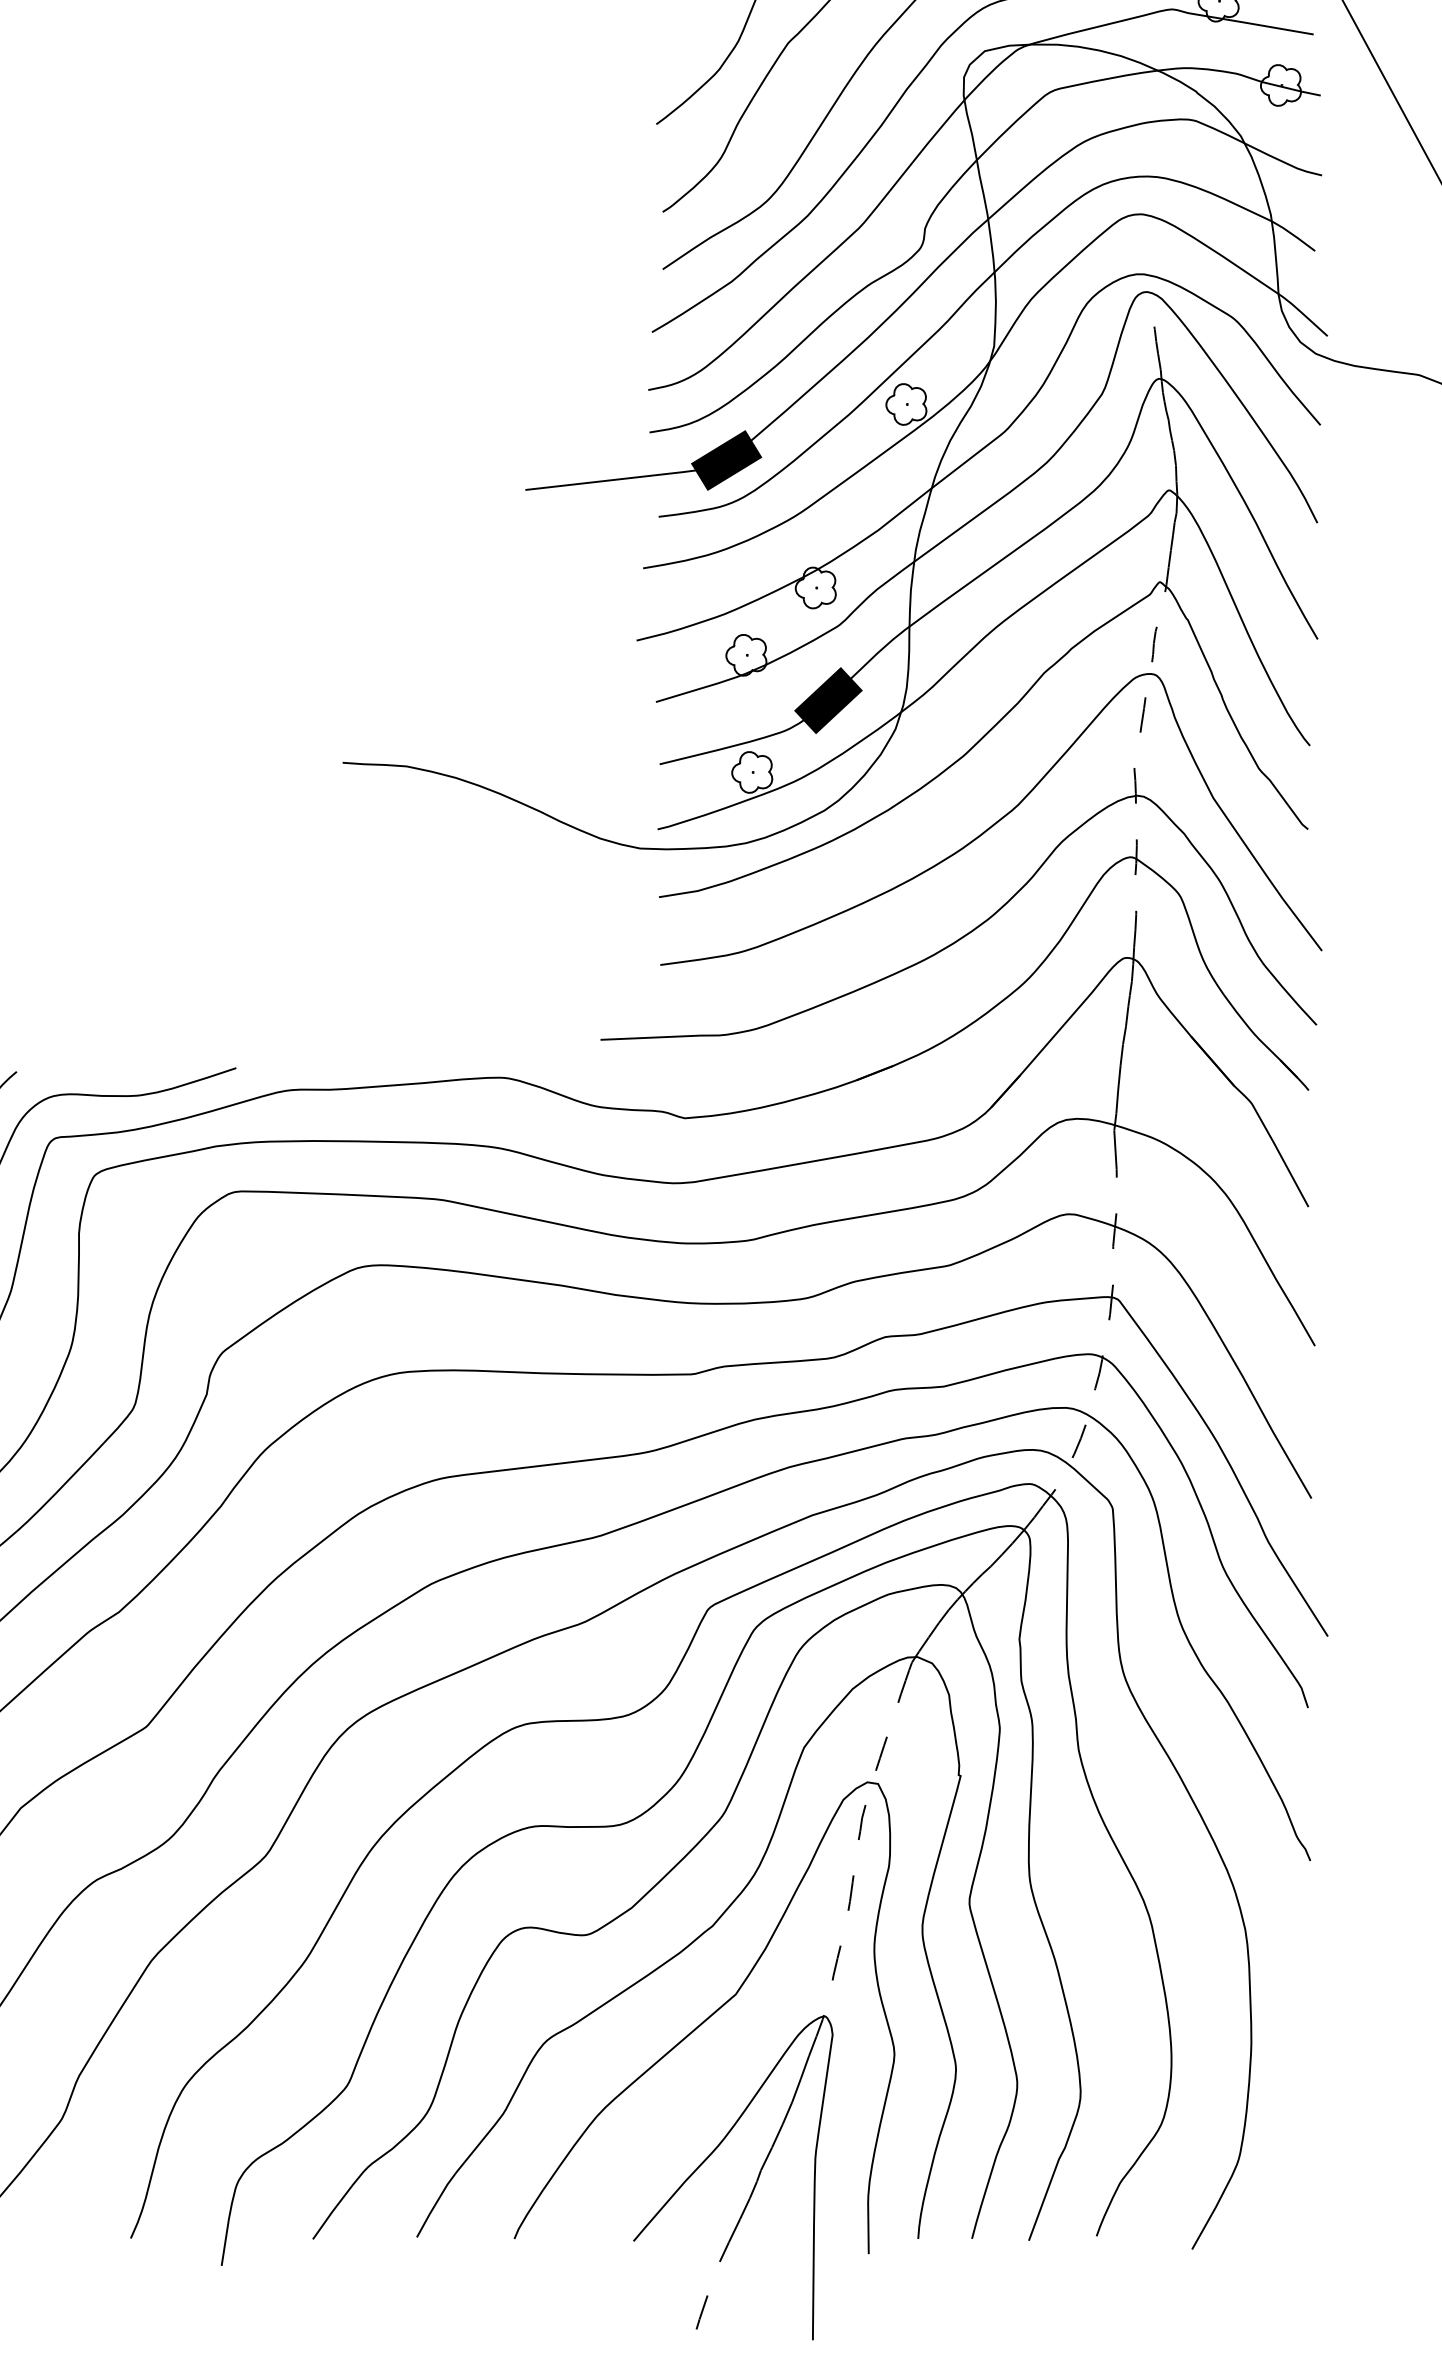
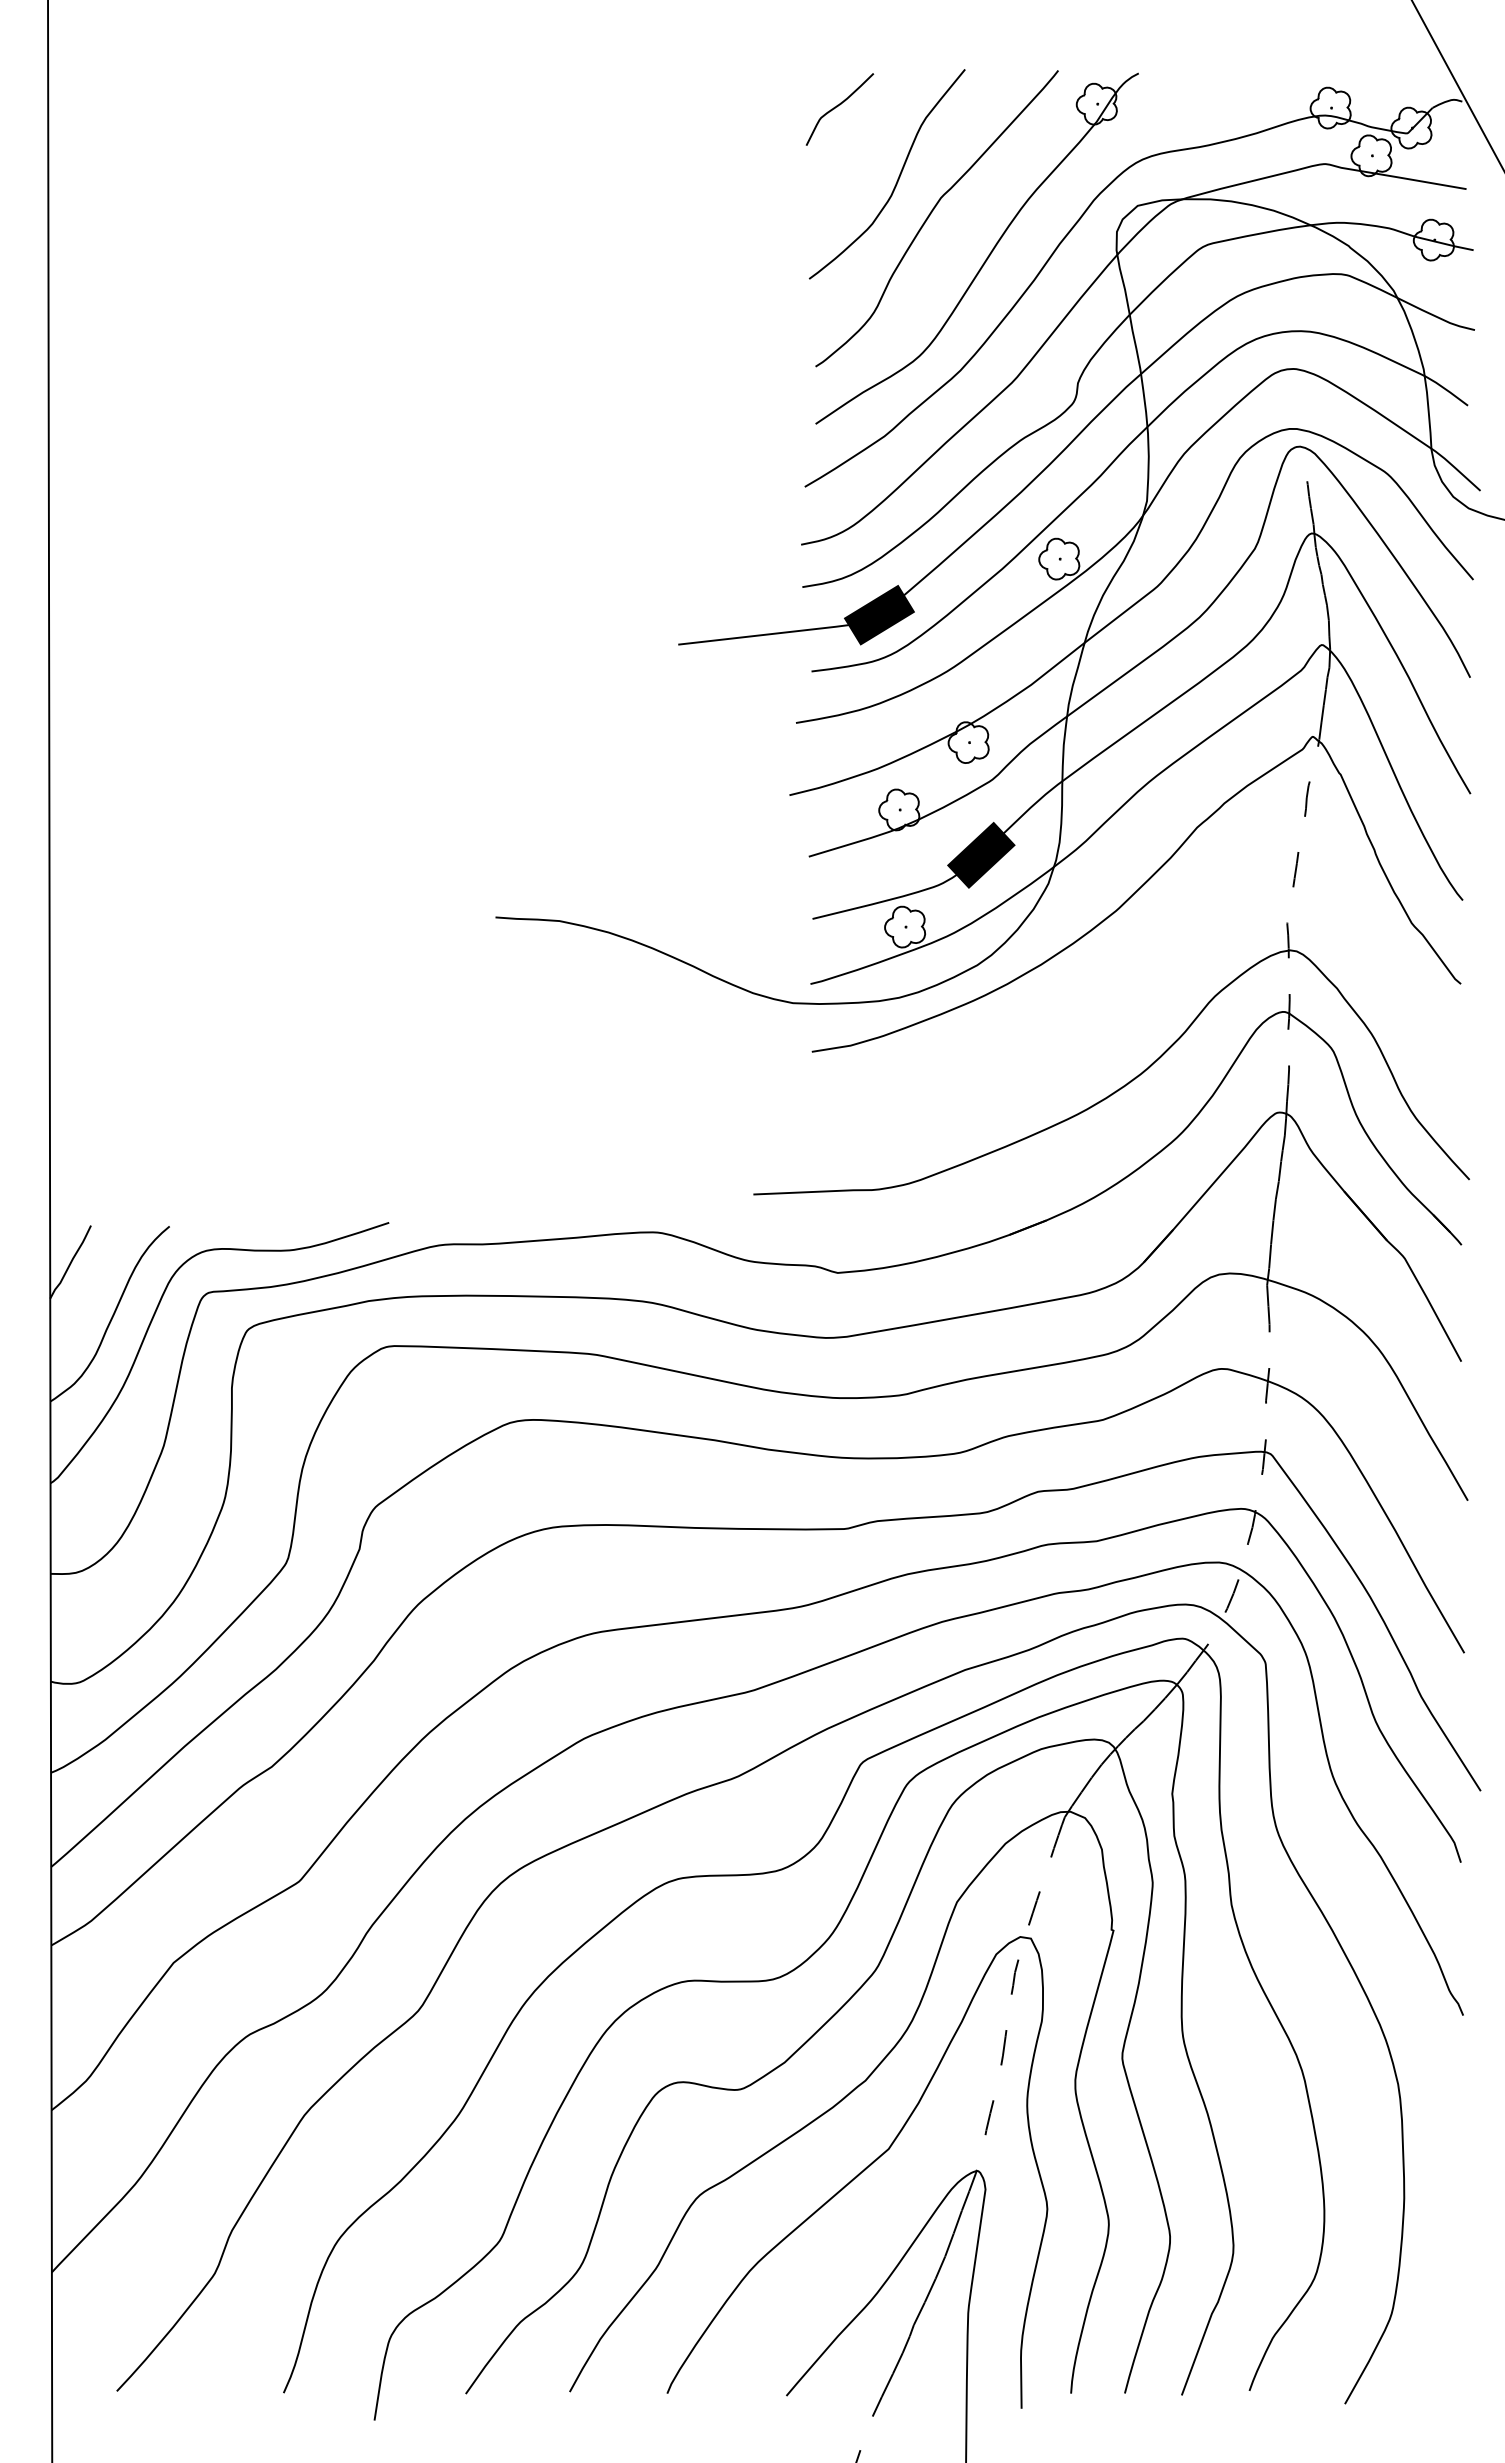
curve: (995, 821) -> (1148, 976), removed

